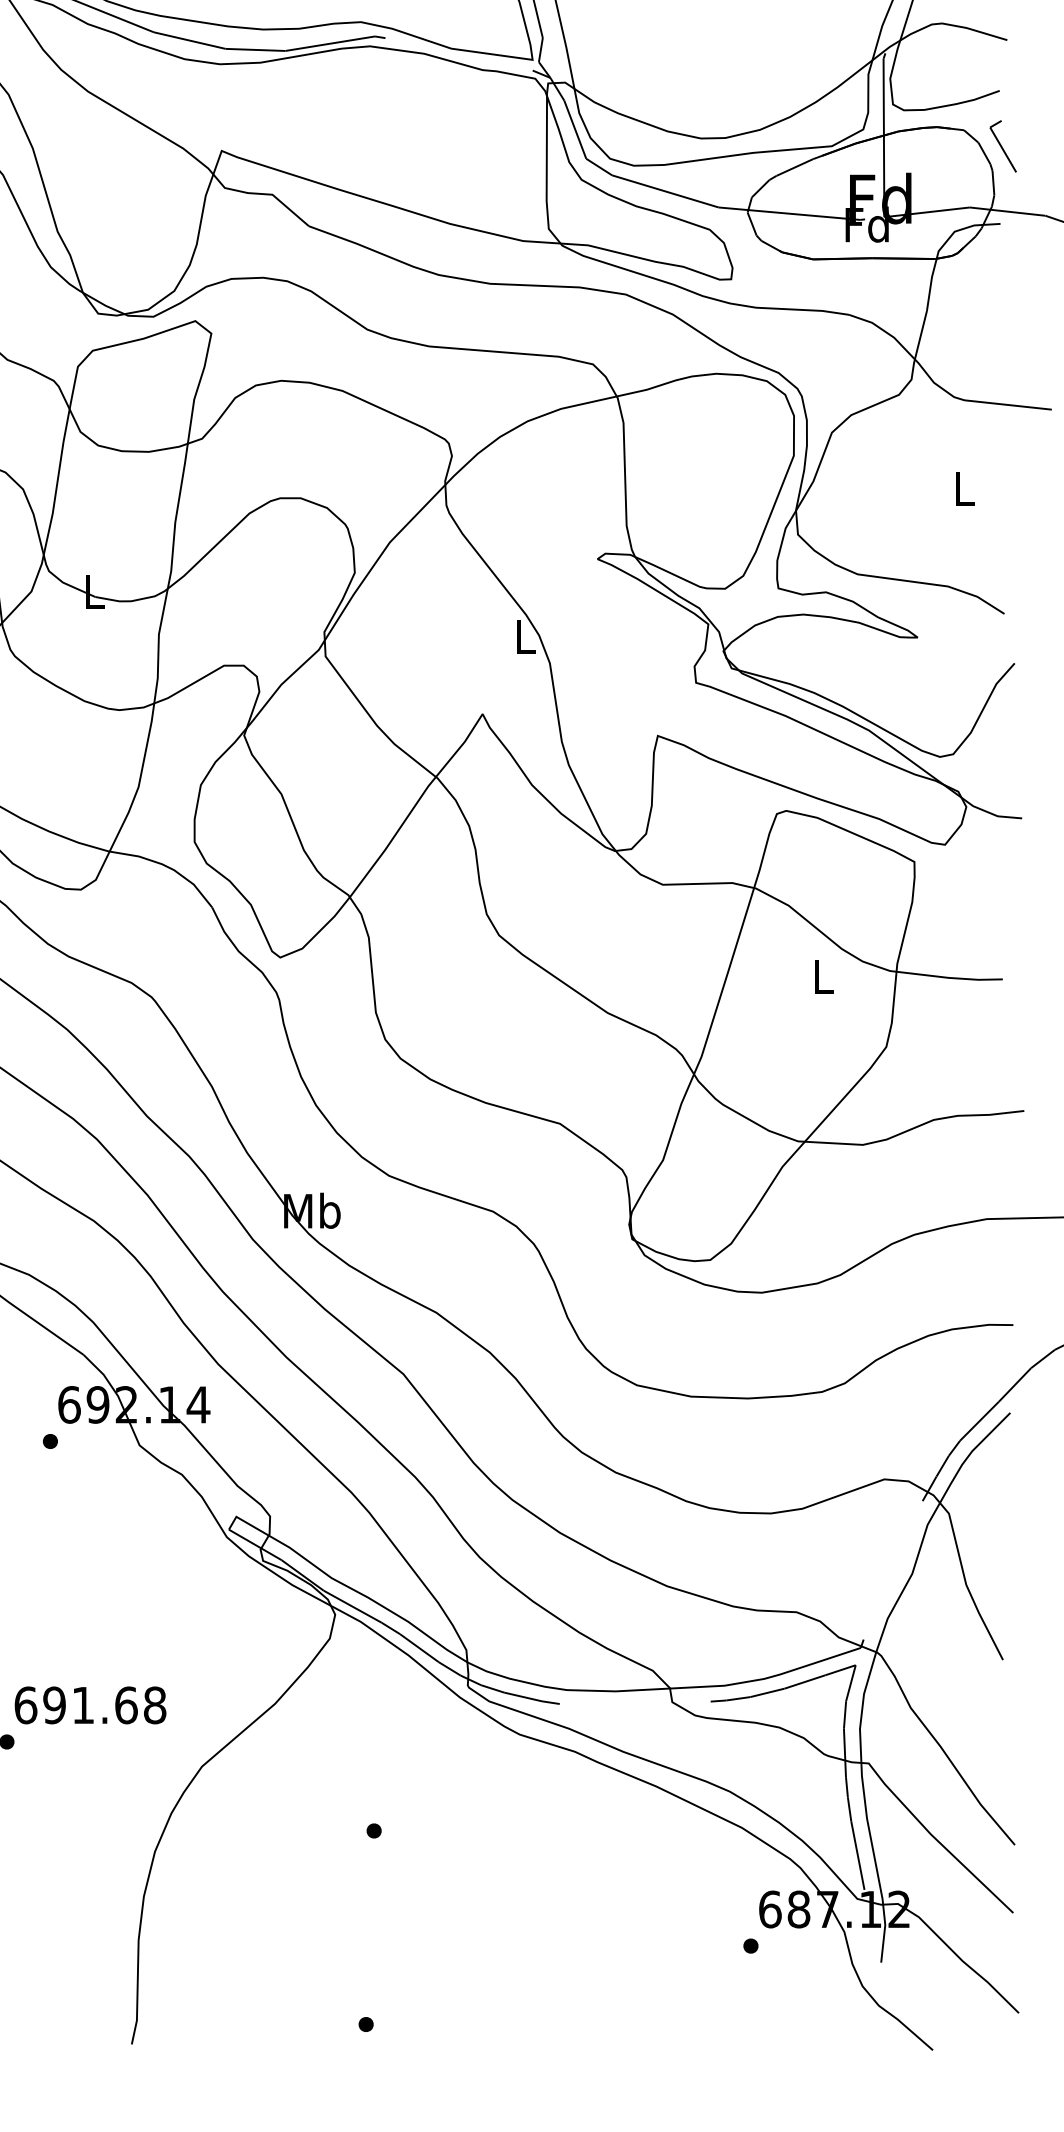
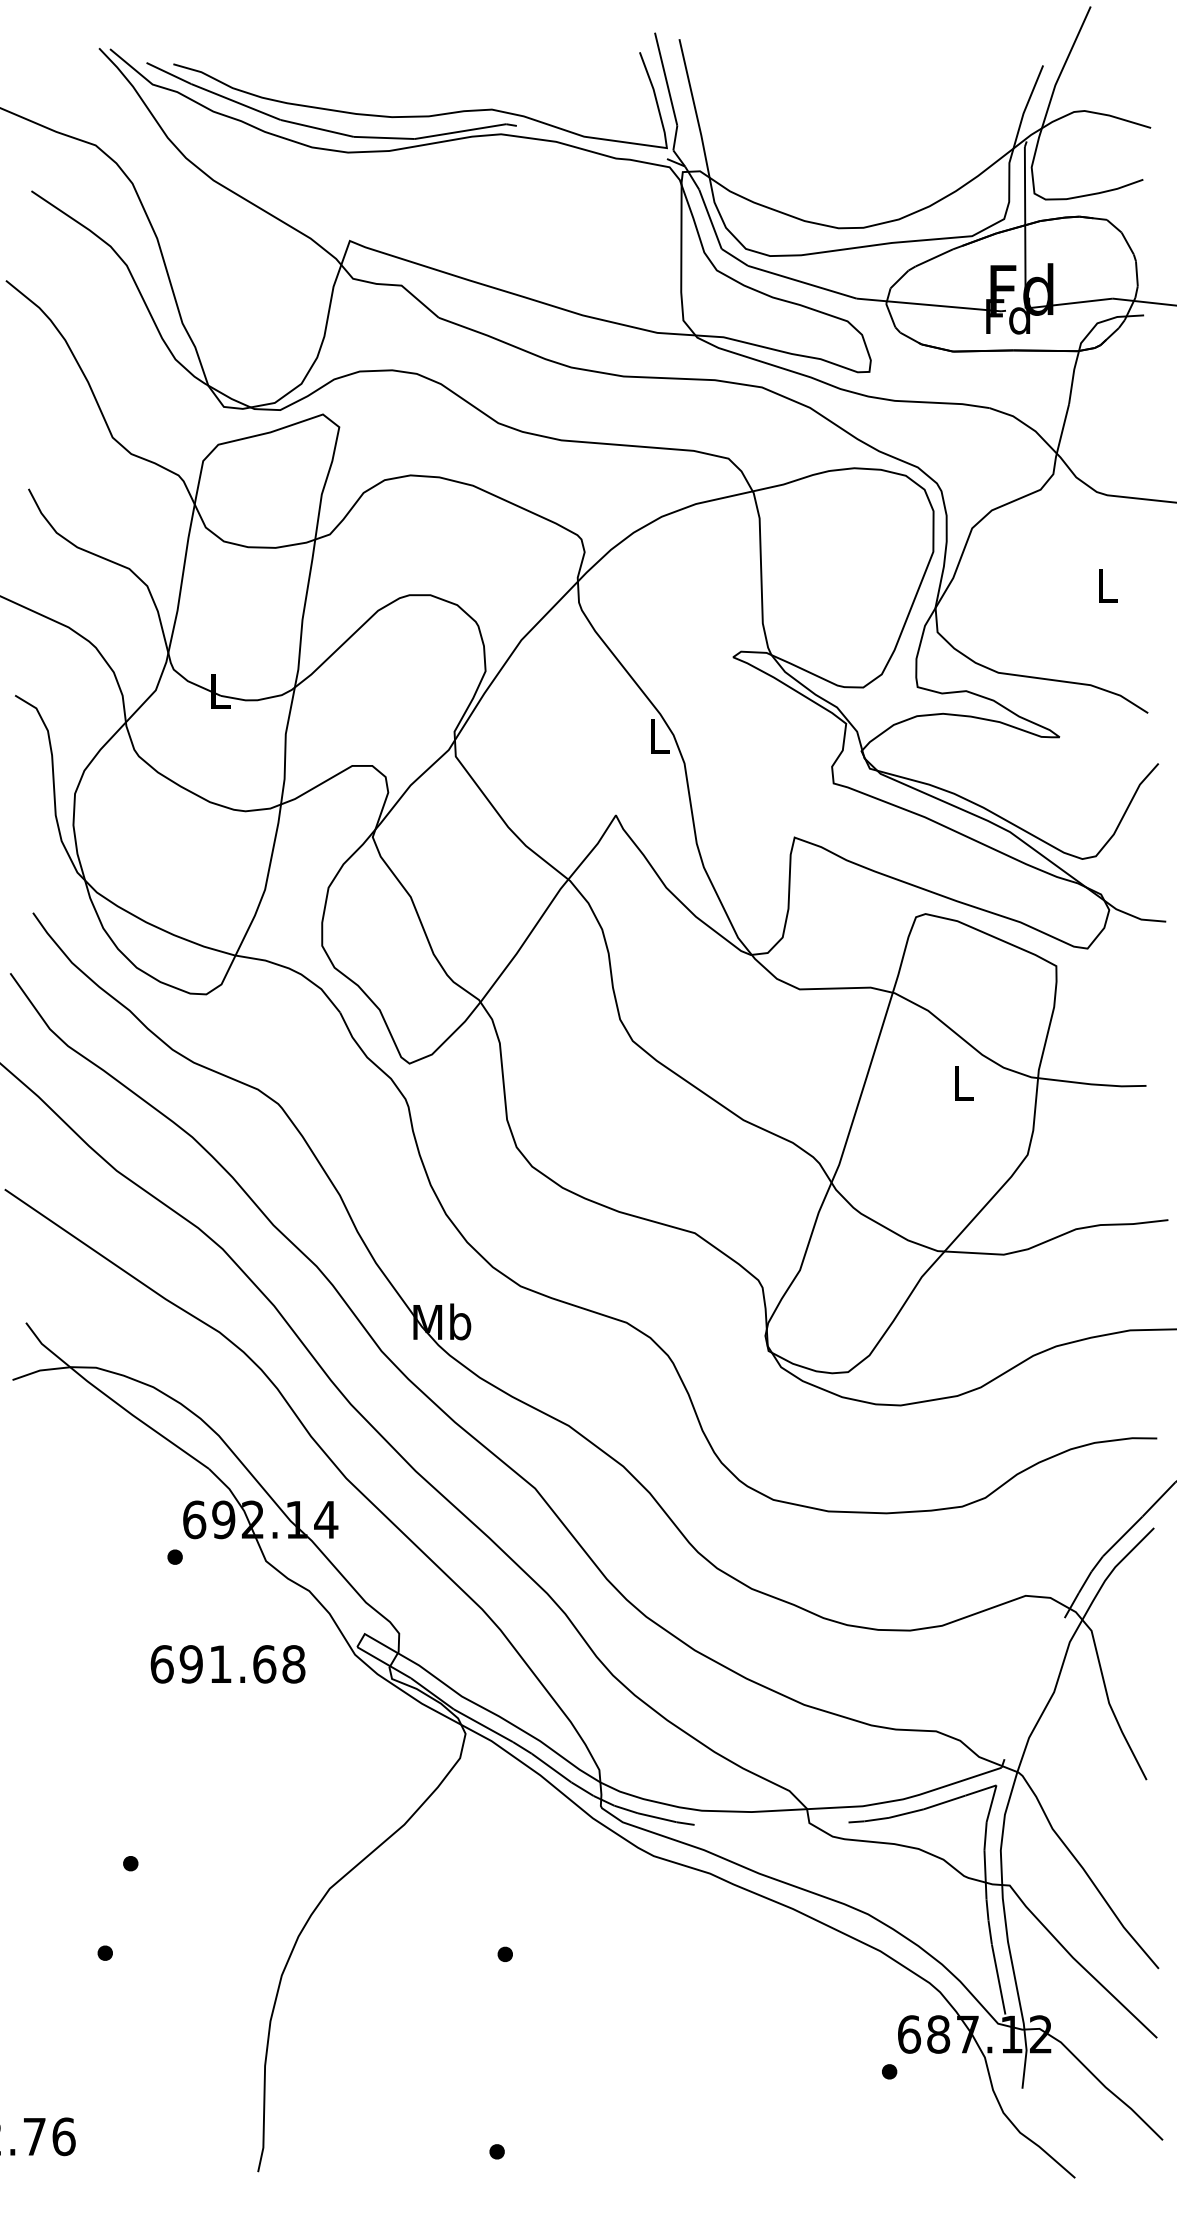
line: (1001, 146) -> (1145, 236), removed
text: (90, 1705) -> (227, 1664), moved

